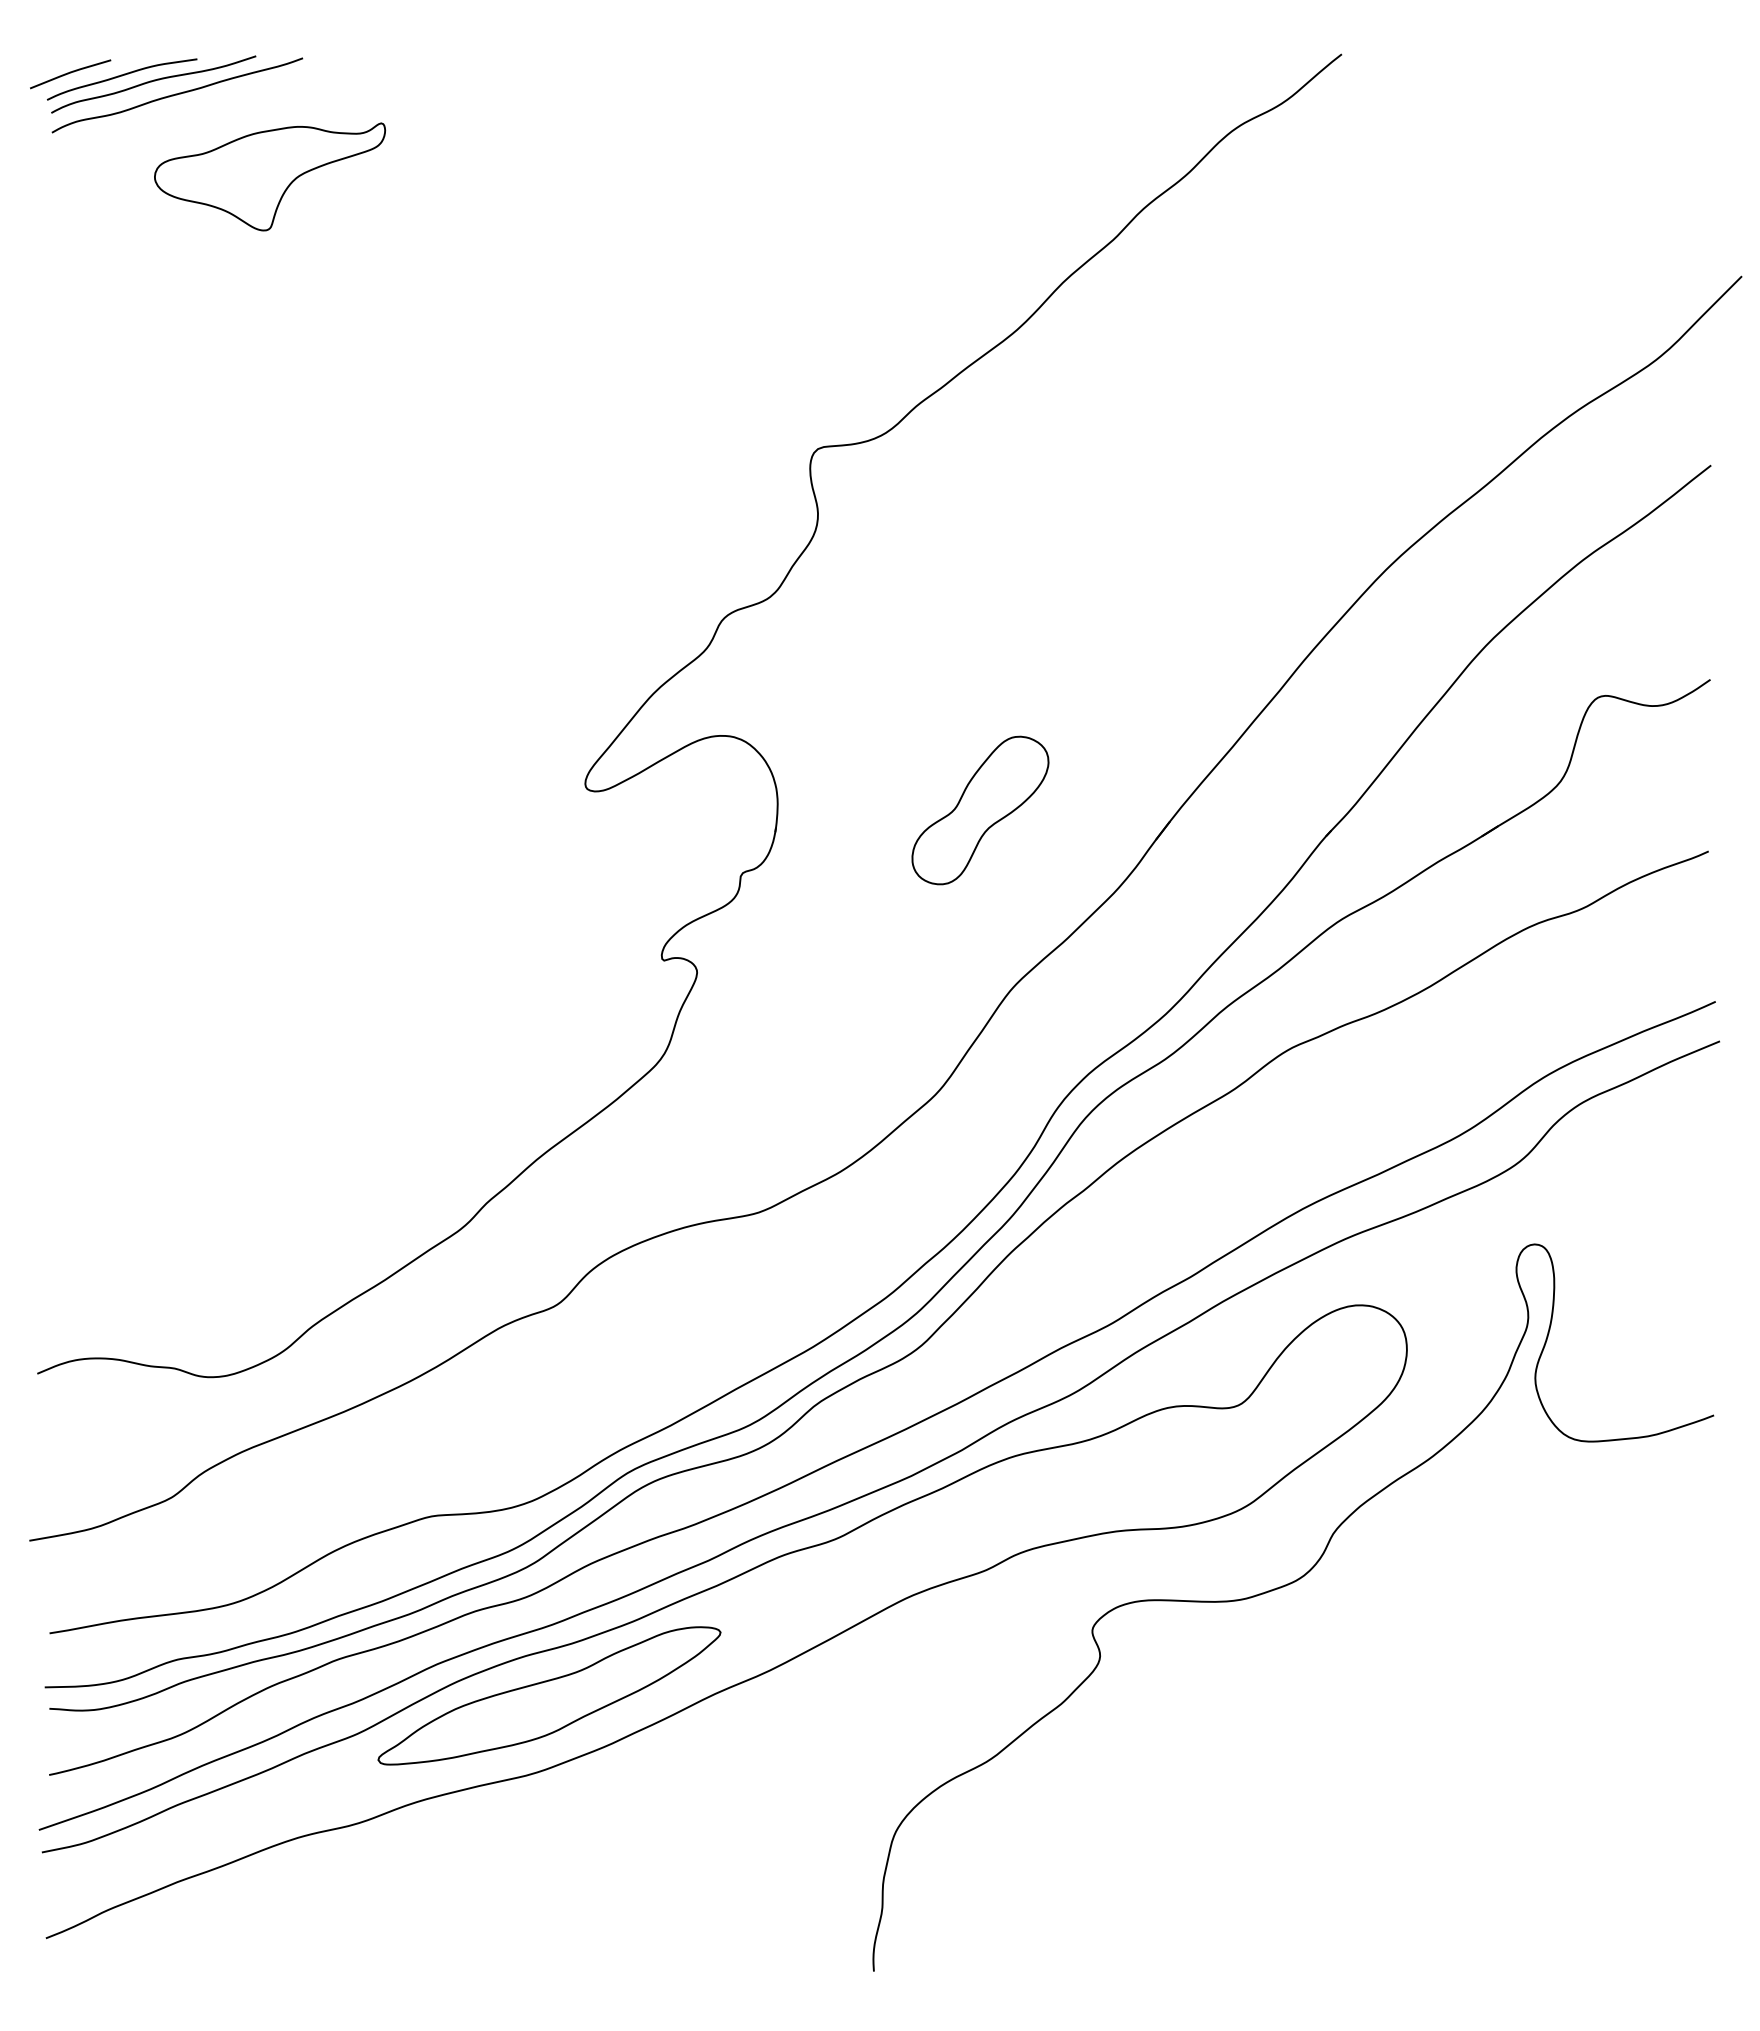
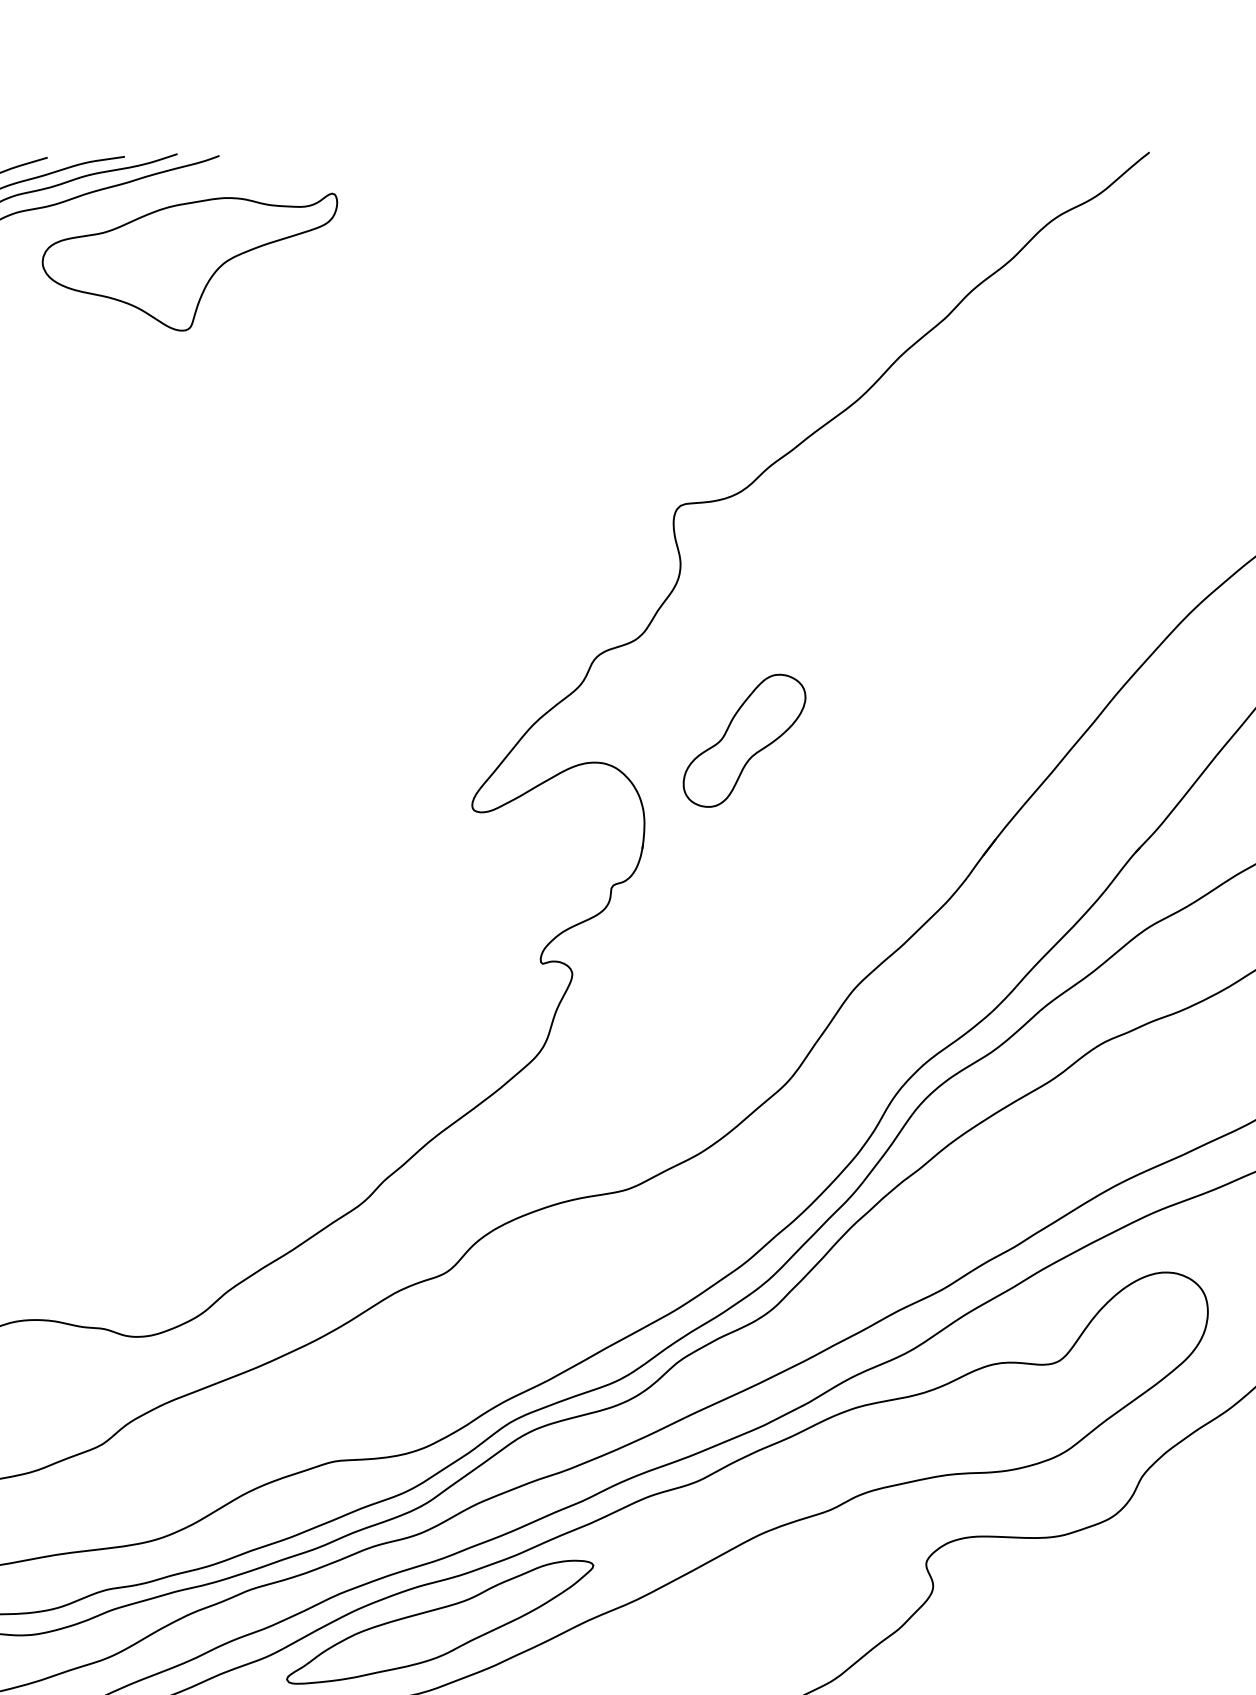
part: (269, 176) -> (189, 261), size x1.43
part: (980, 810) -> (744, 740), moved

